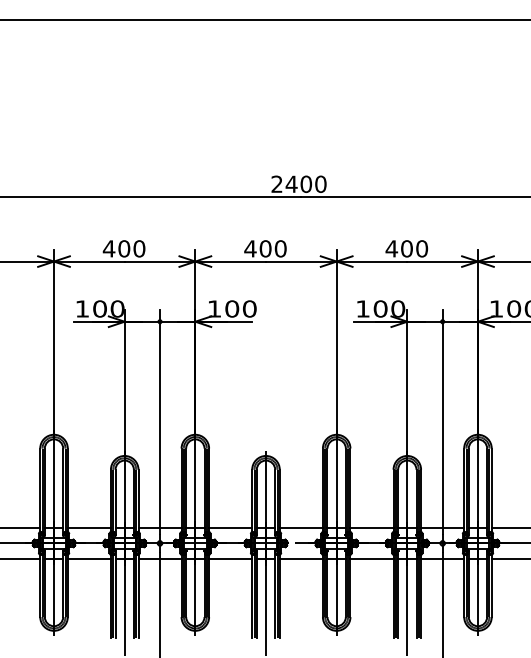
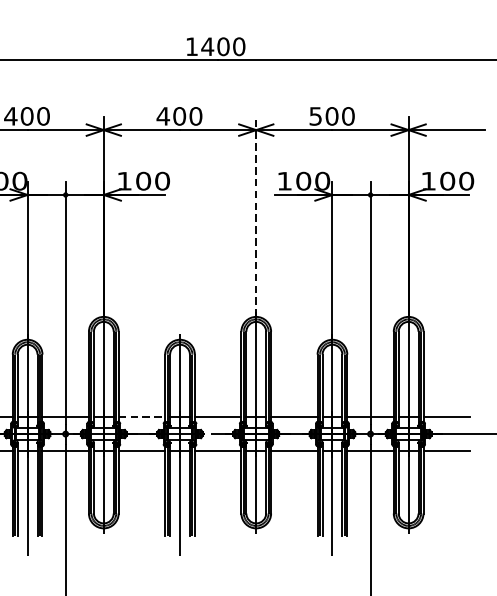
text: (276, 183) -> (191, 45), 2400 -> 1400
text: (391, 248) -> (315, 115), 400 -> 500
line: (336, 342) -> (256, 217), solid -> dashed
line: (230, 527) -> (141, 416), solid -> dashed

